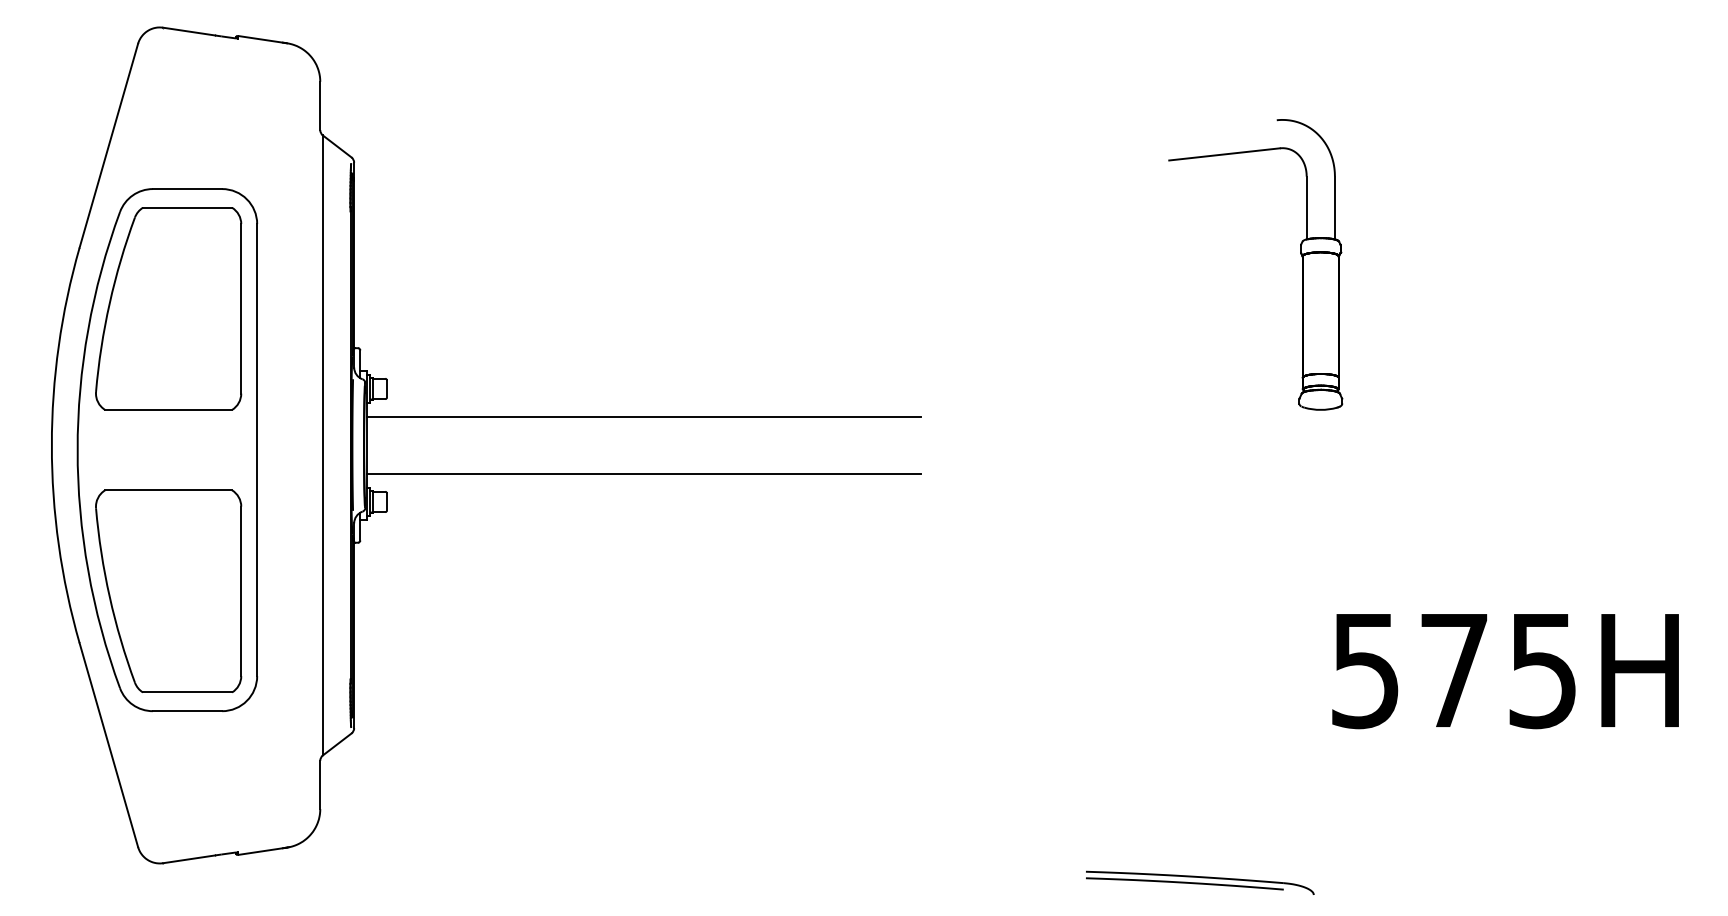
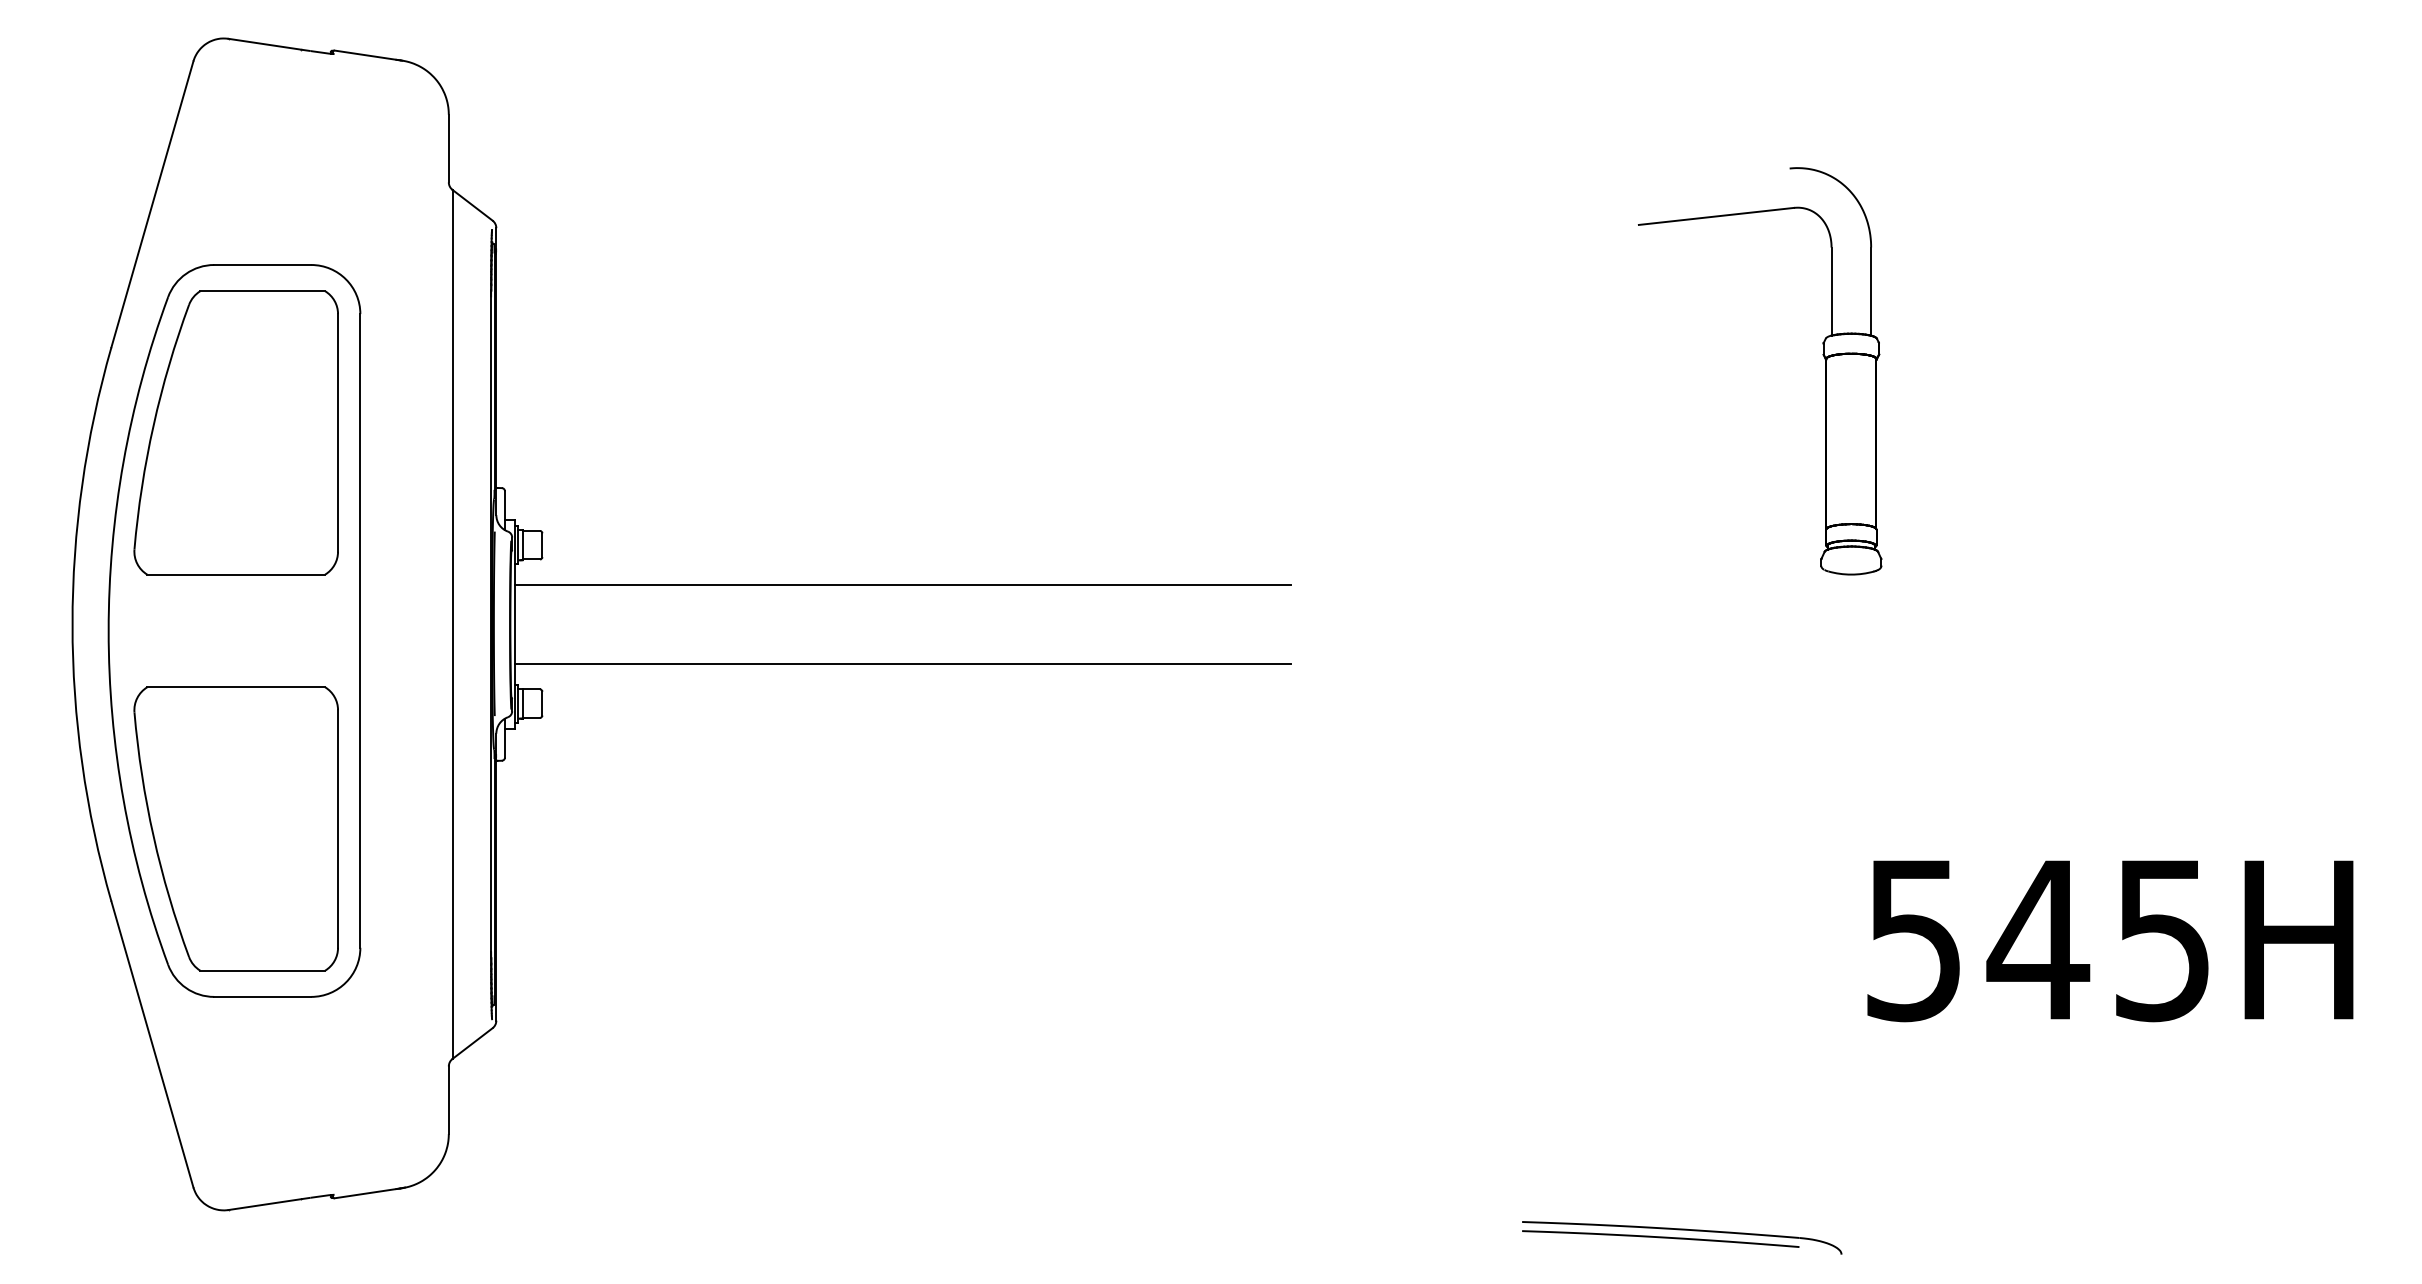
text: (1454, 670) -> (2038, 939), 575H -> 545H

